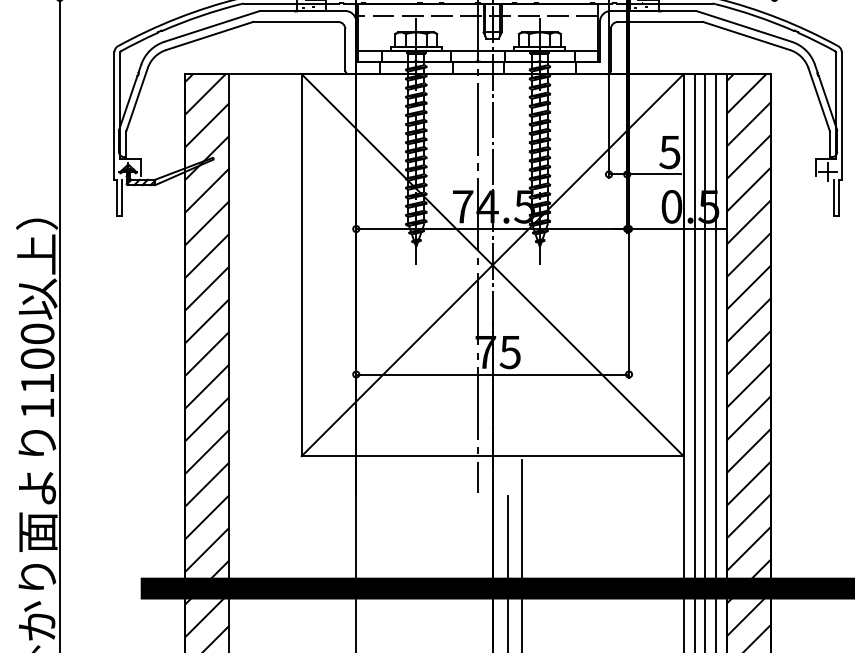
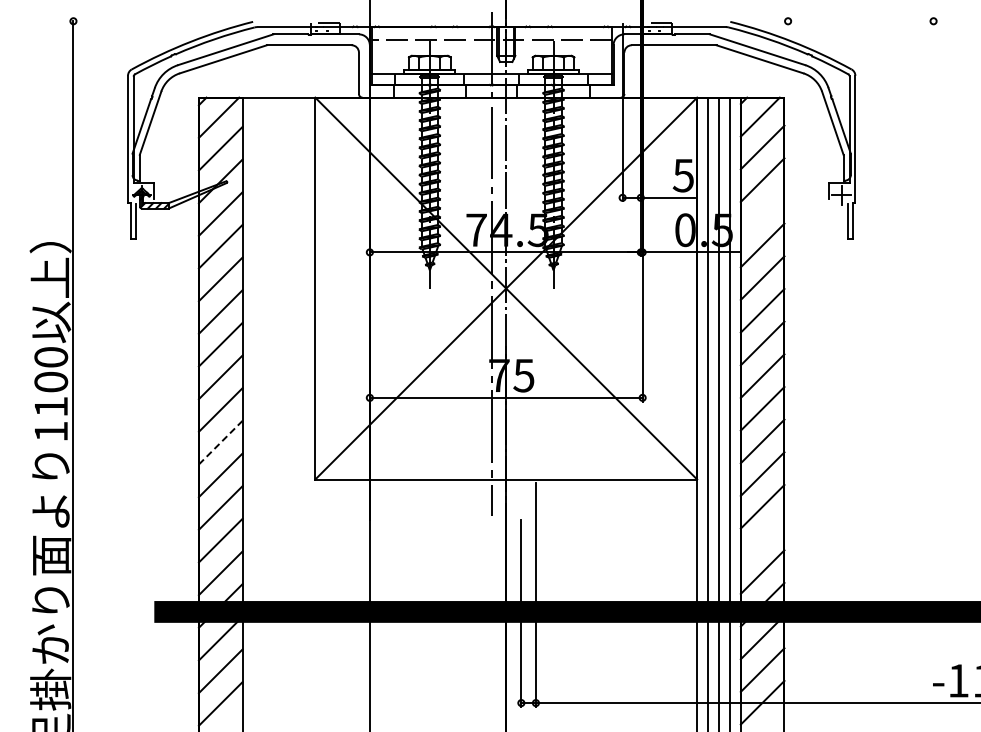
line: (748, 189) -> (762, 212), removed
line: (206, 419) -> (220, 442), solid -> dashed
line: (748, 516) -> (762, 539), removed

